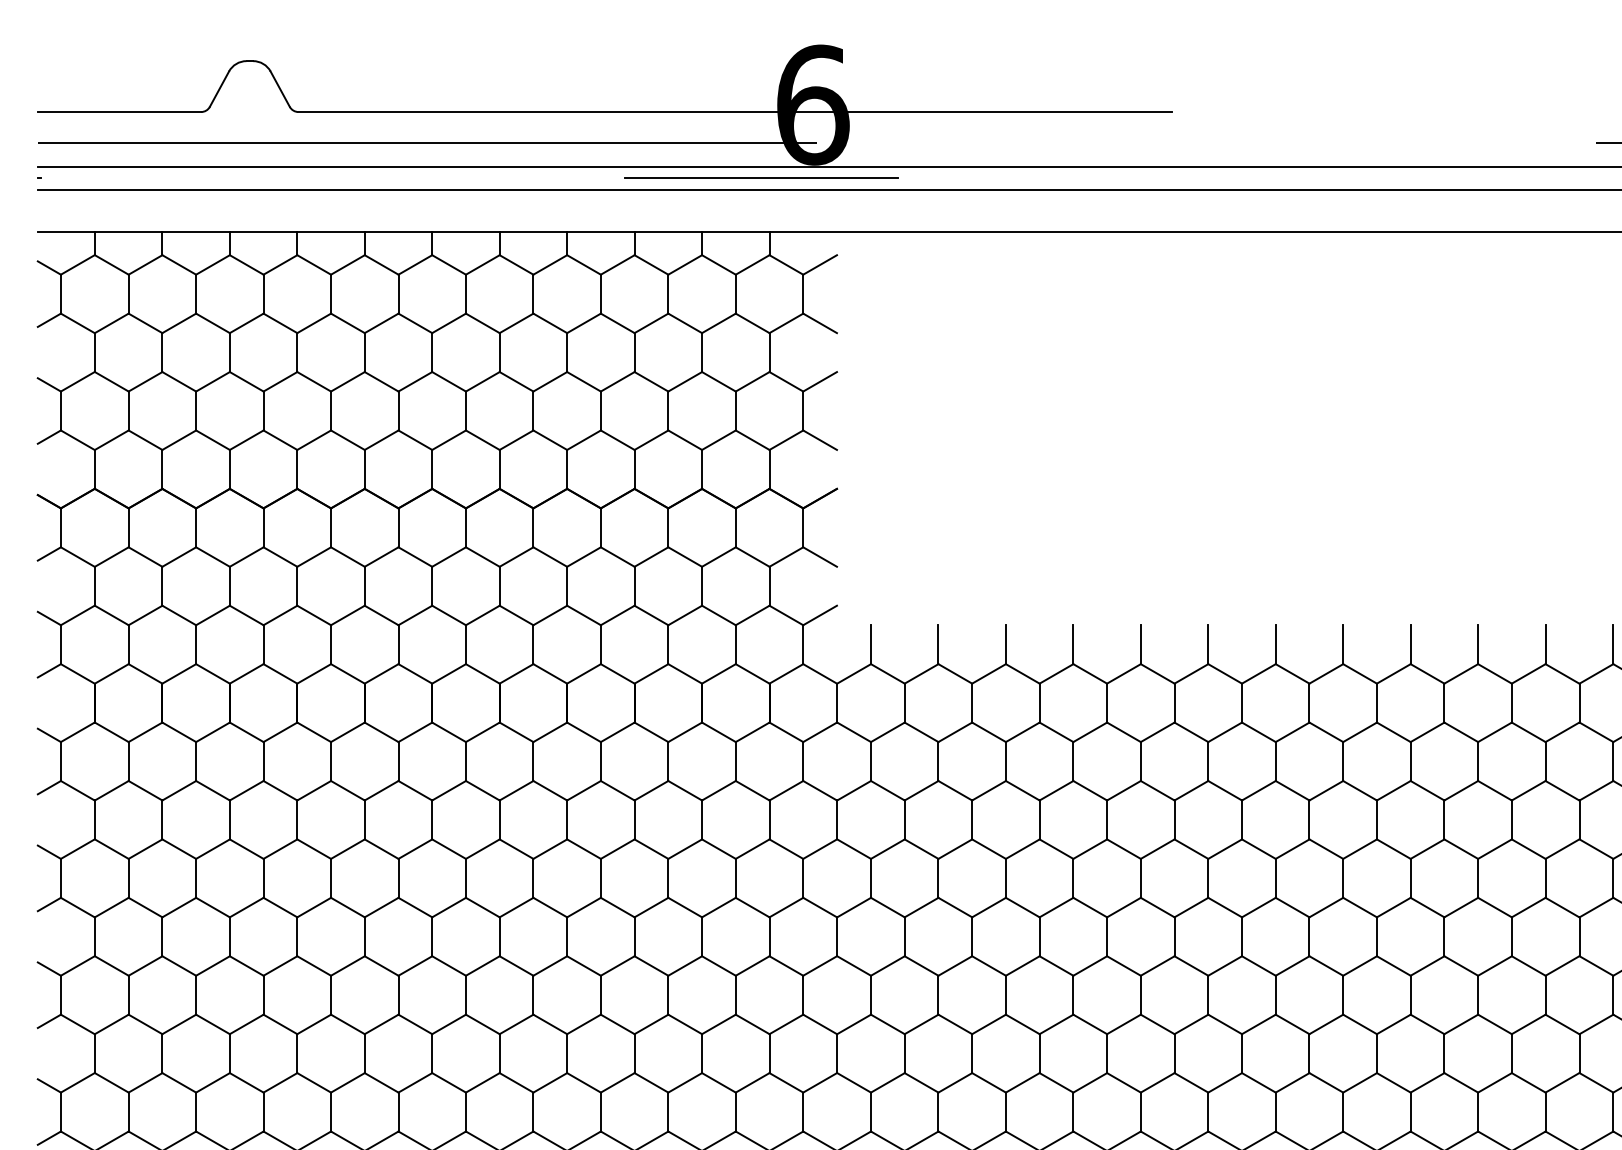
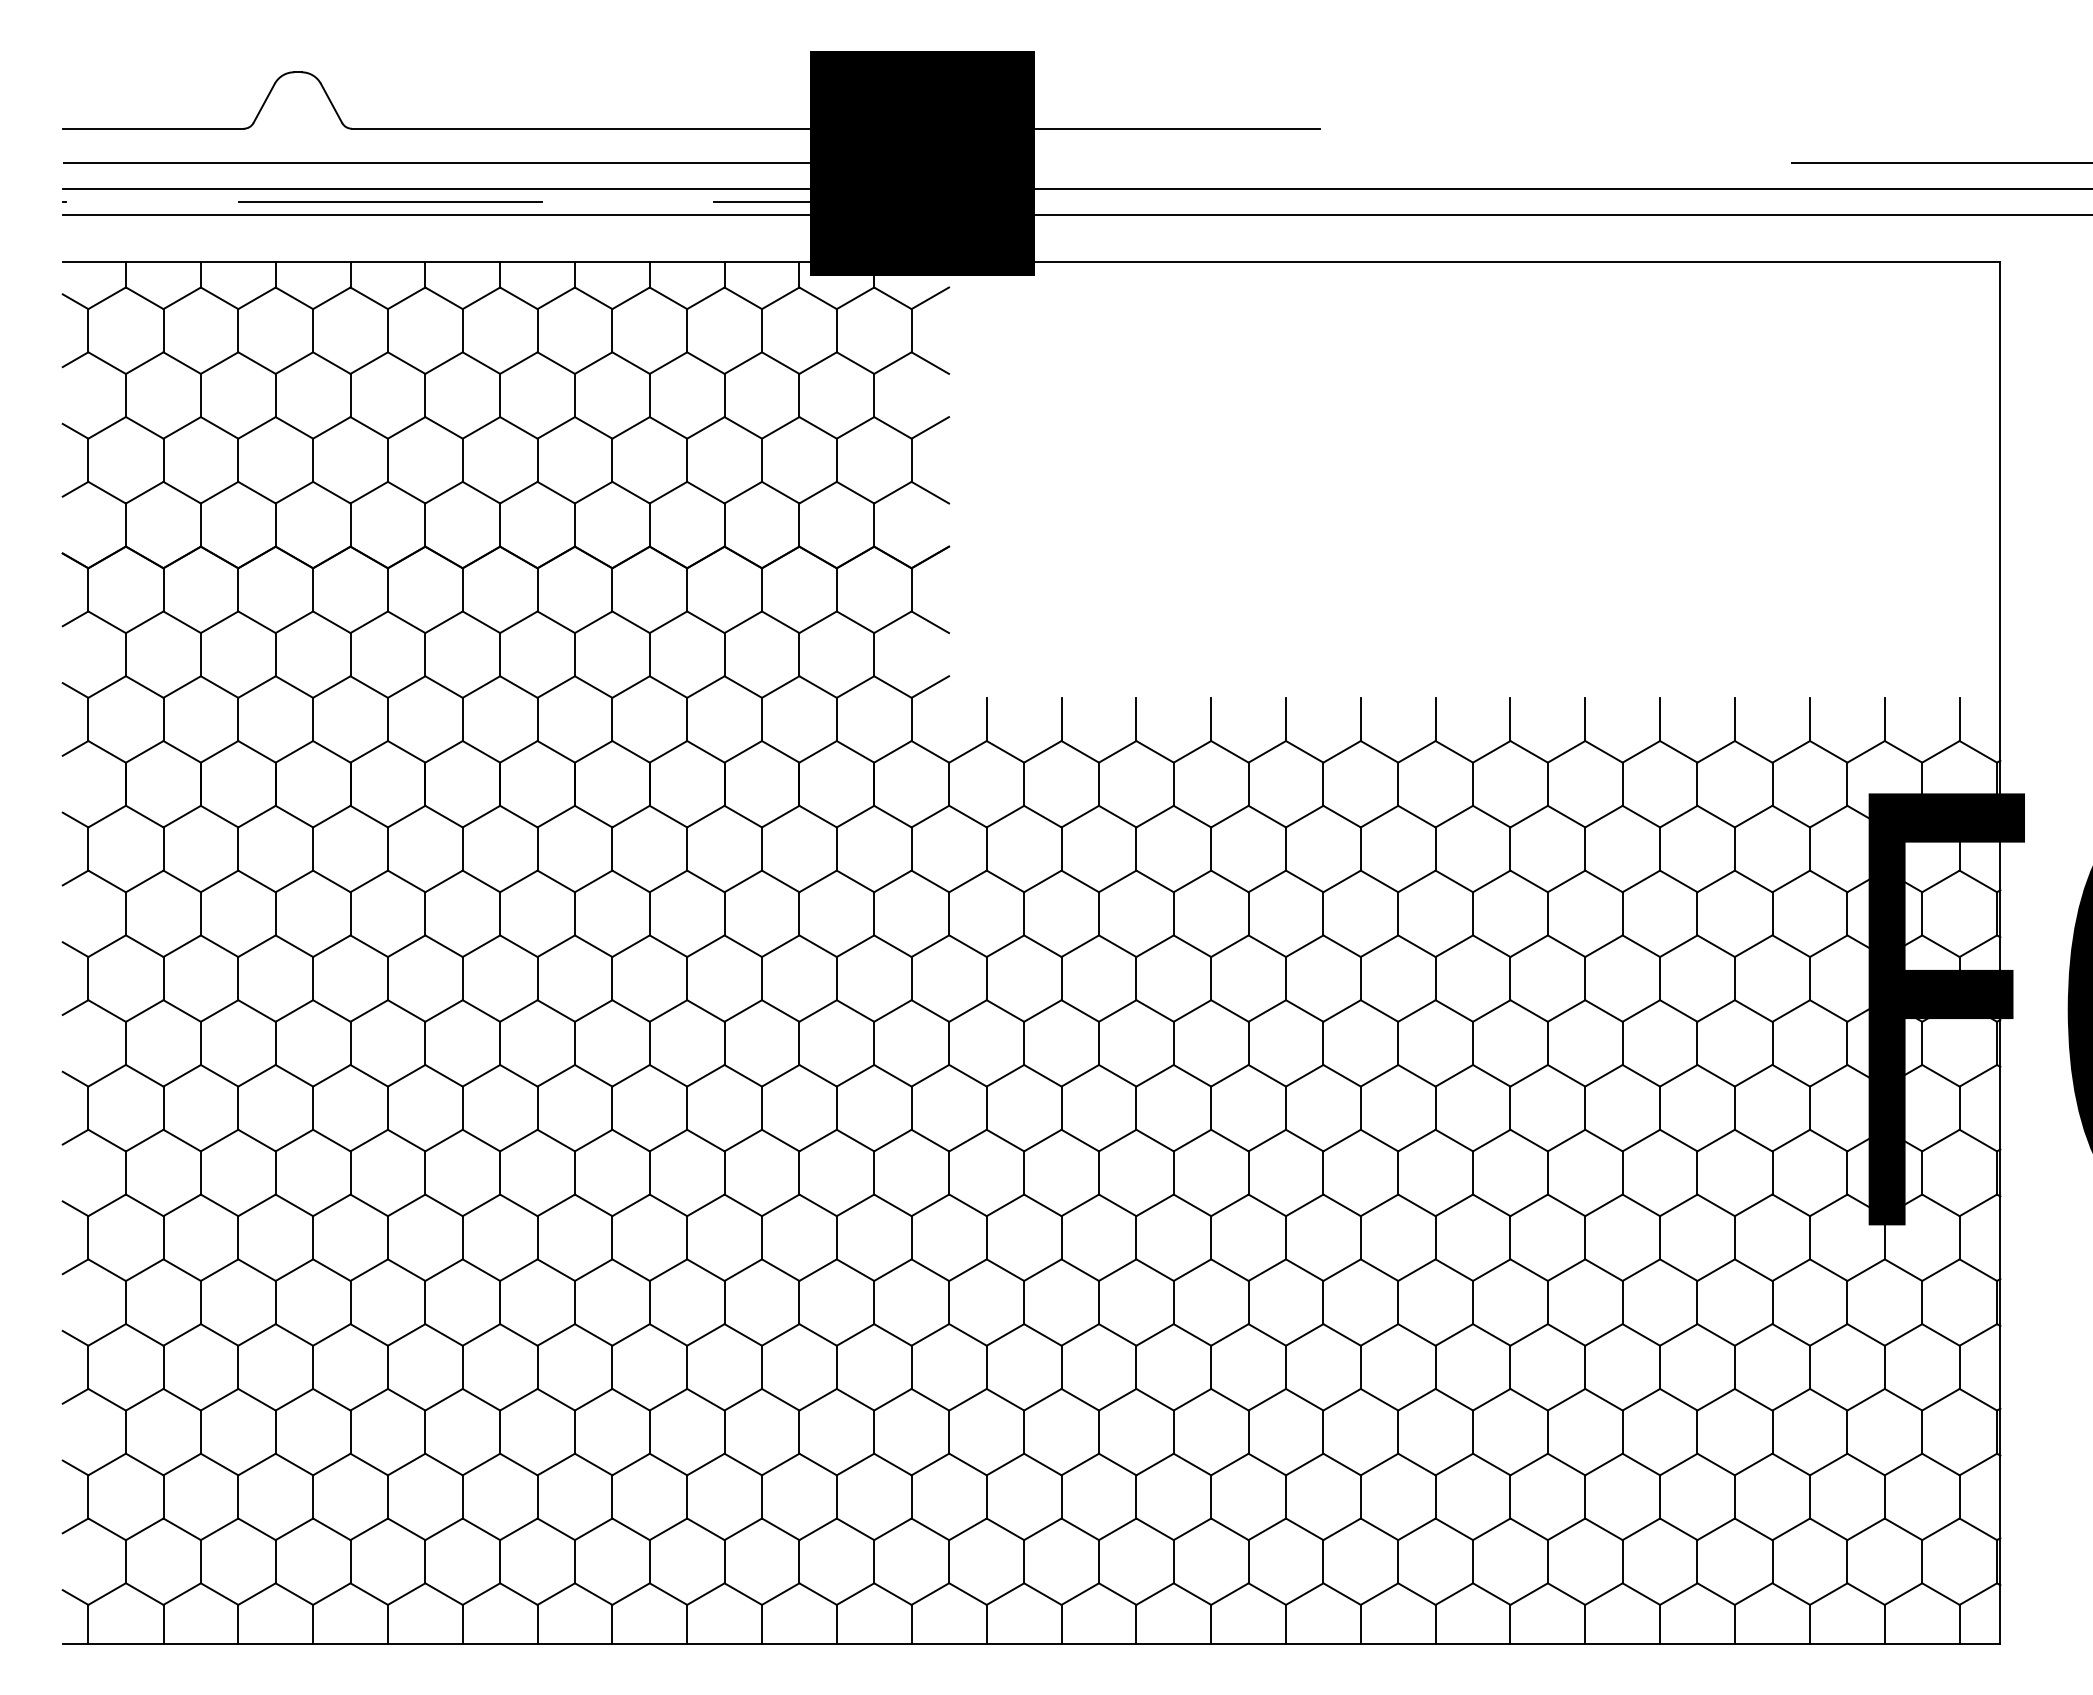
fill: (813, 143) -> (922, 163), added
line: (333, 177) -> (390, 201), added

